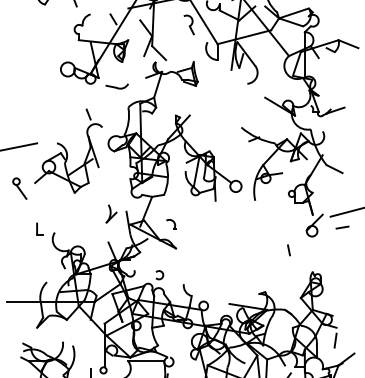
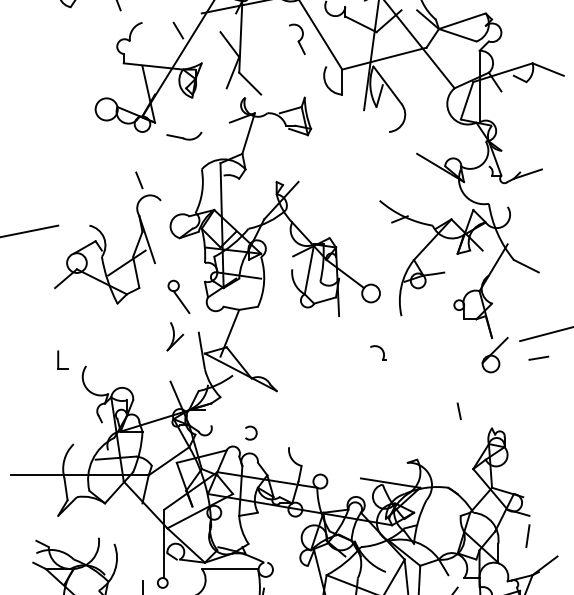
part: (19, 188) -> (178, 296), moved
part: (171, 224) -> (378, 353), moved
line: (288, 250) -> (458, 411), moved

